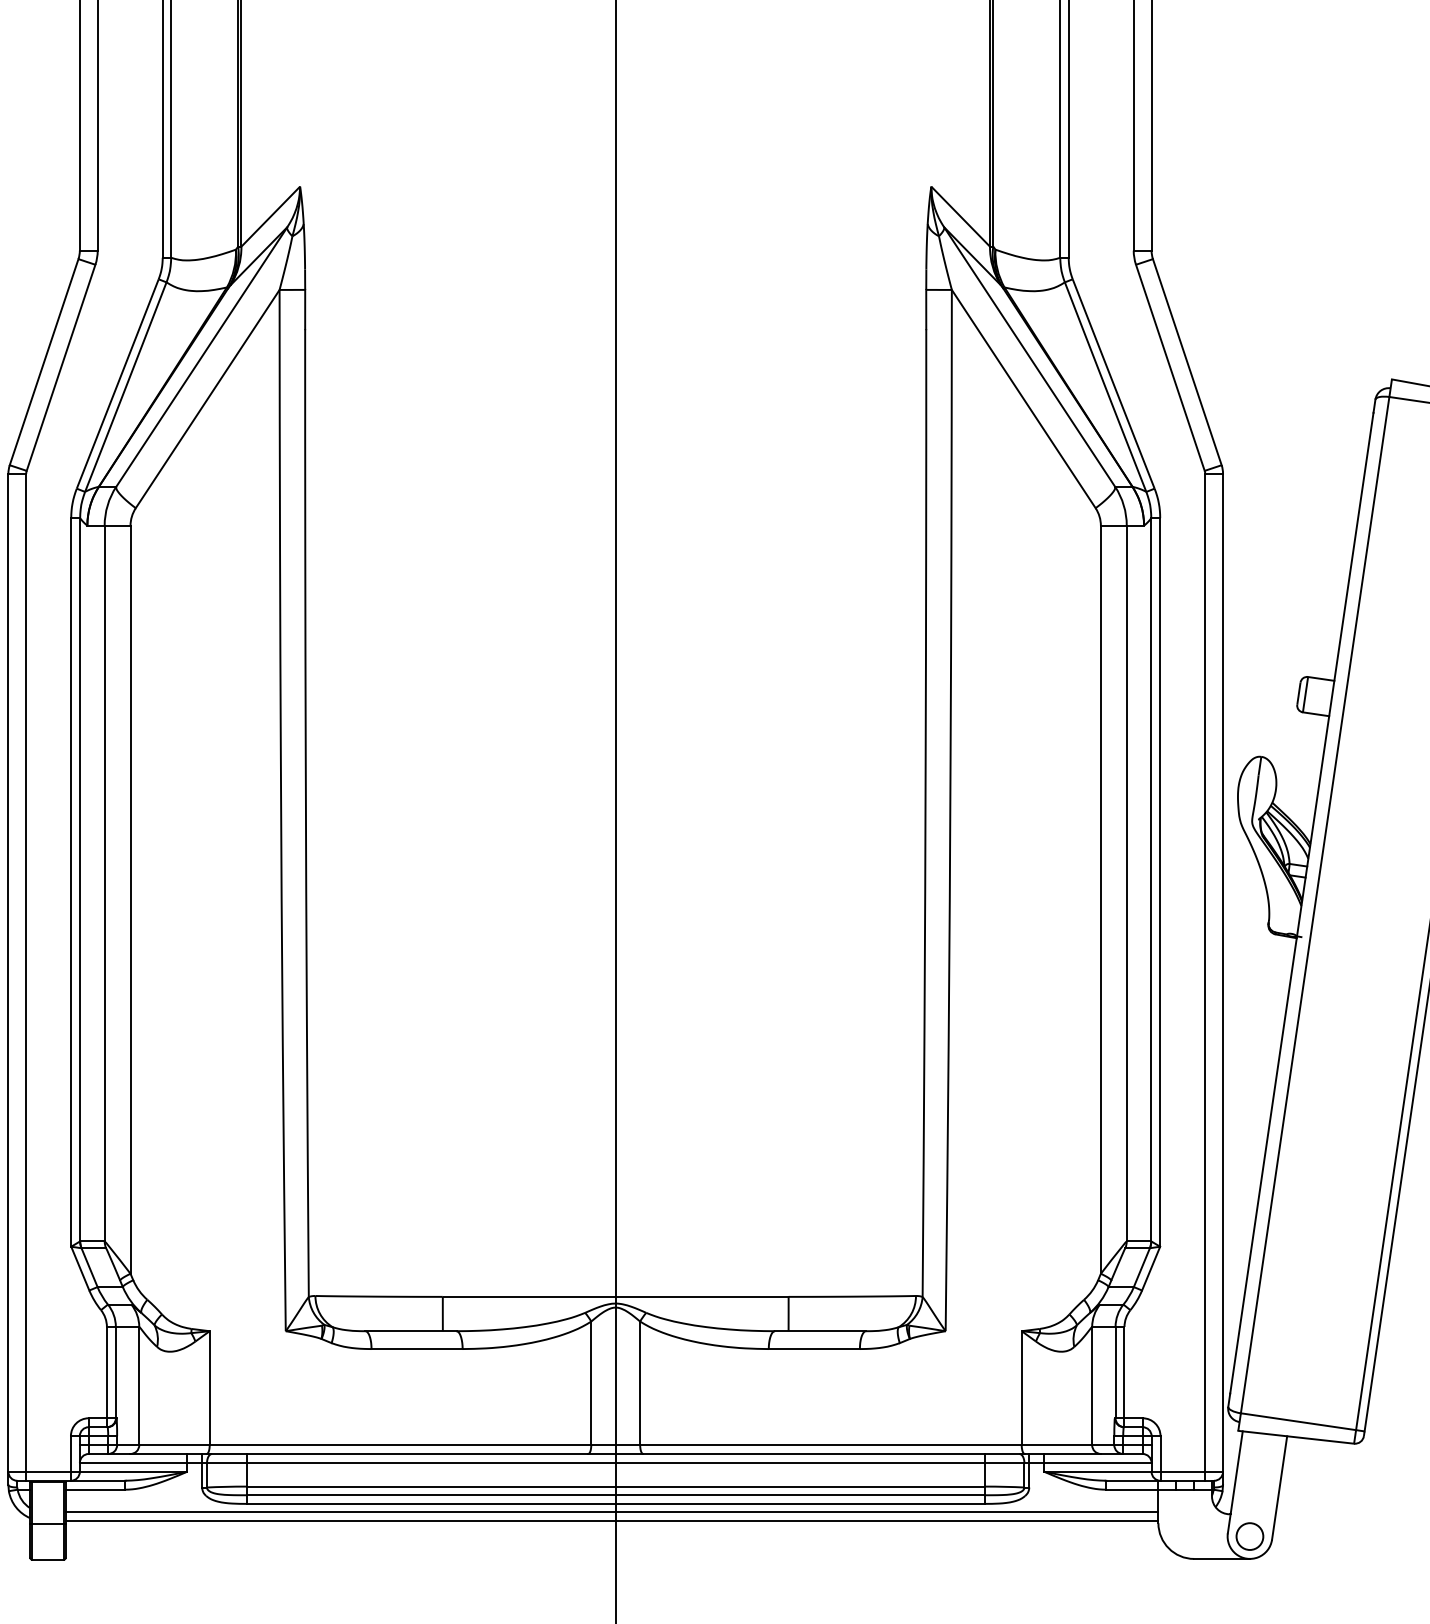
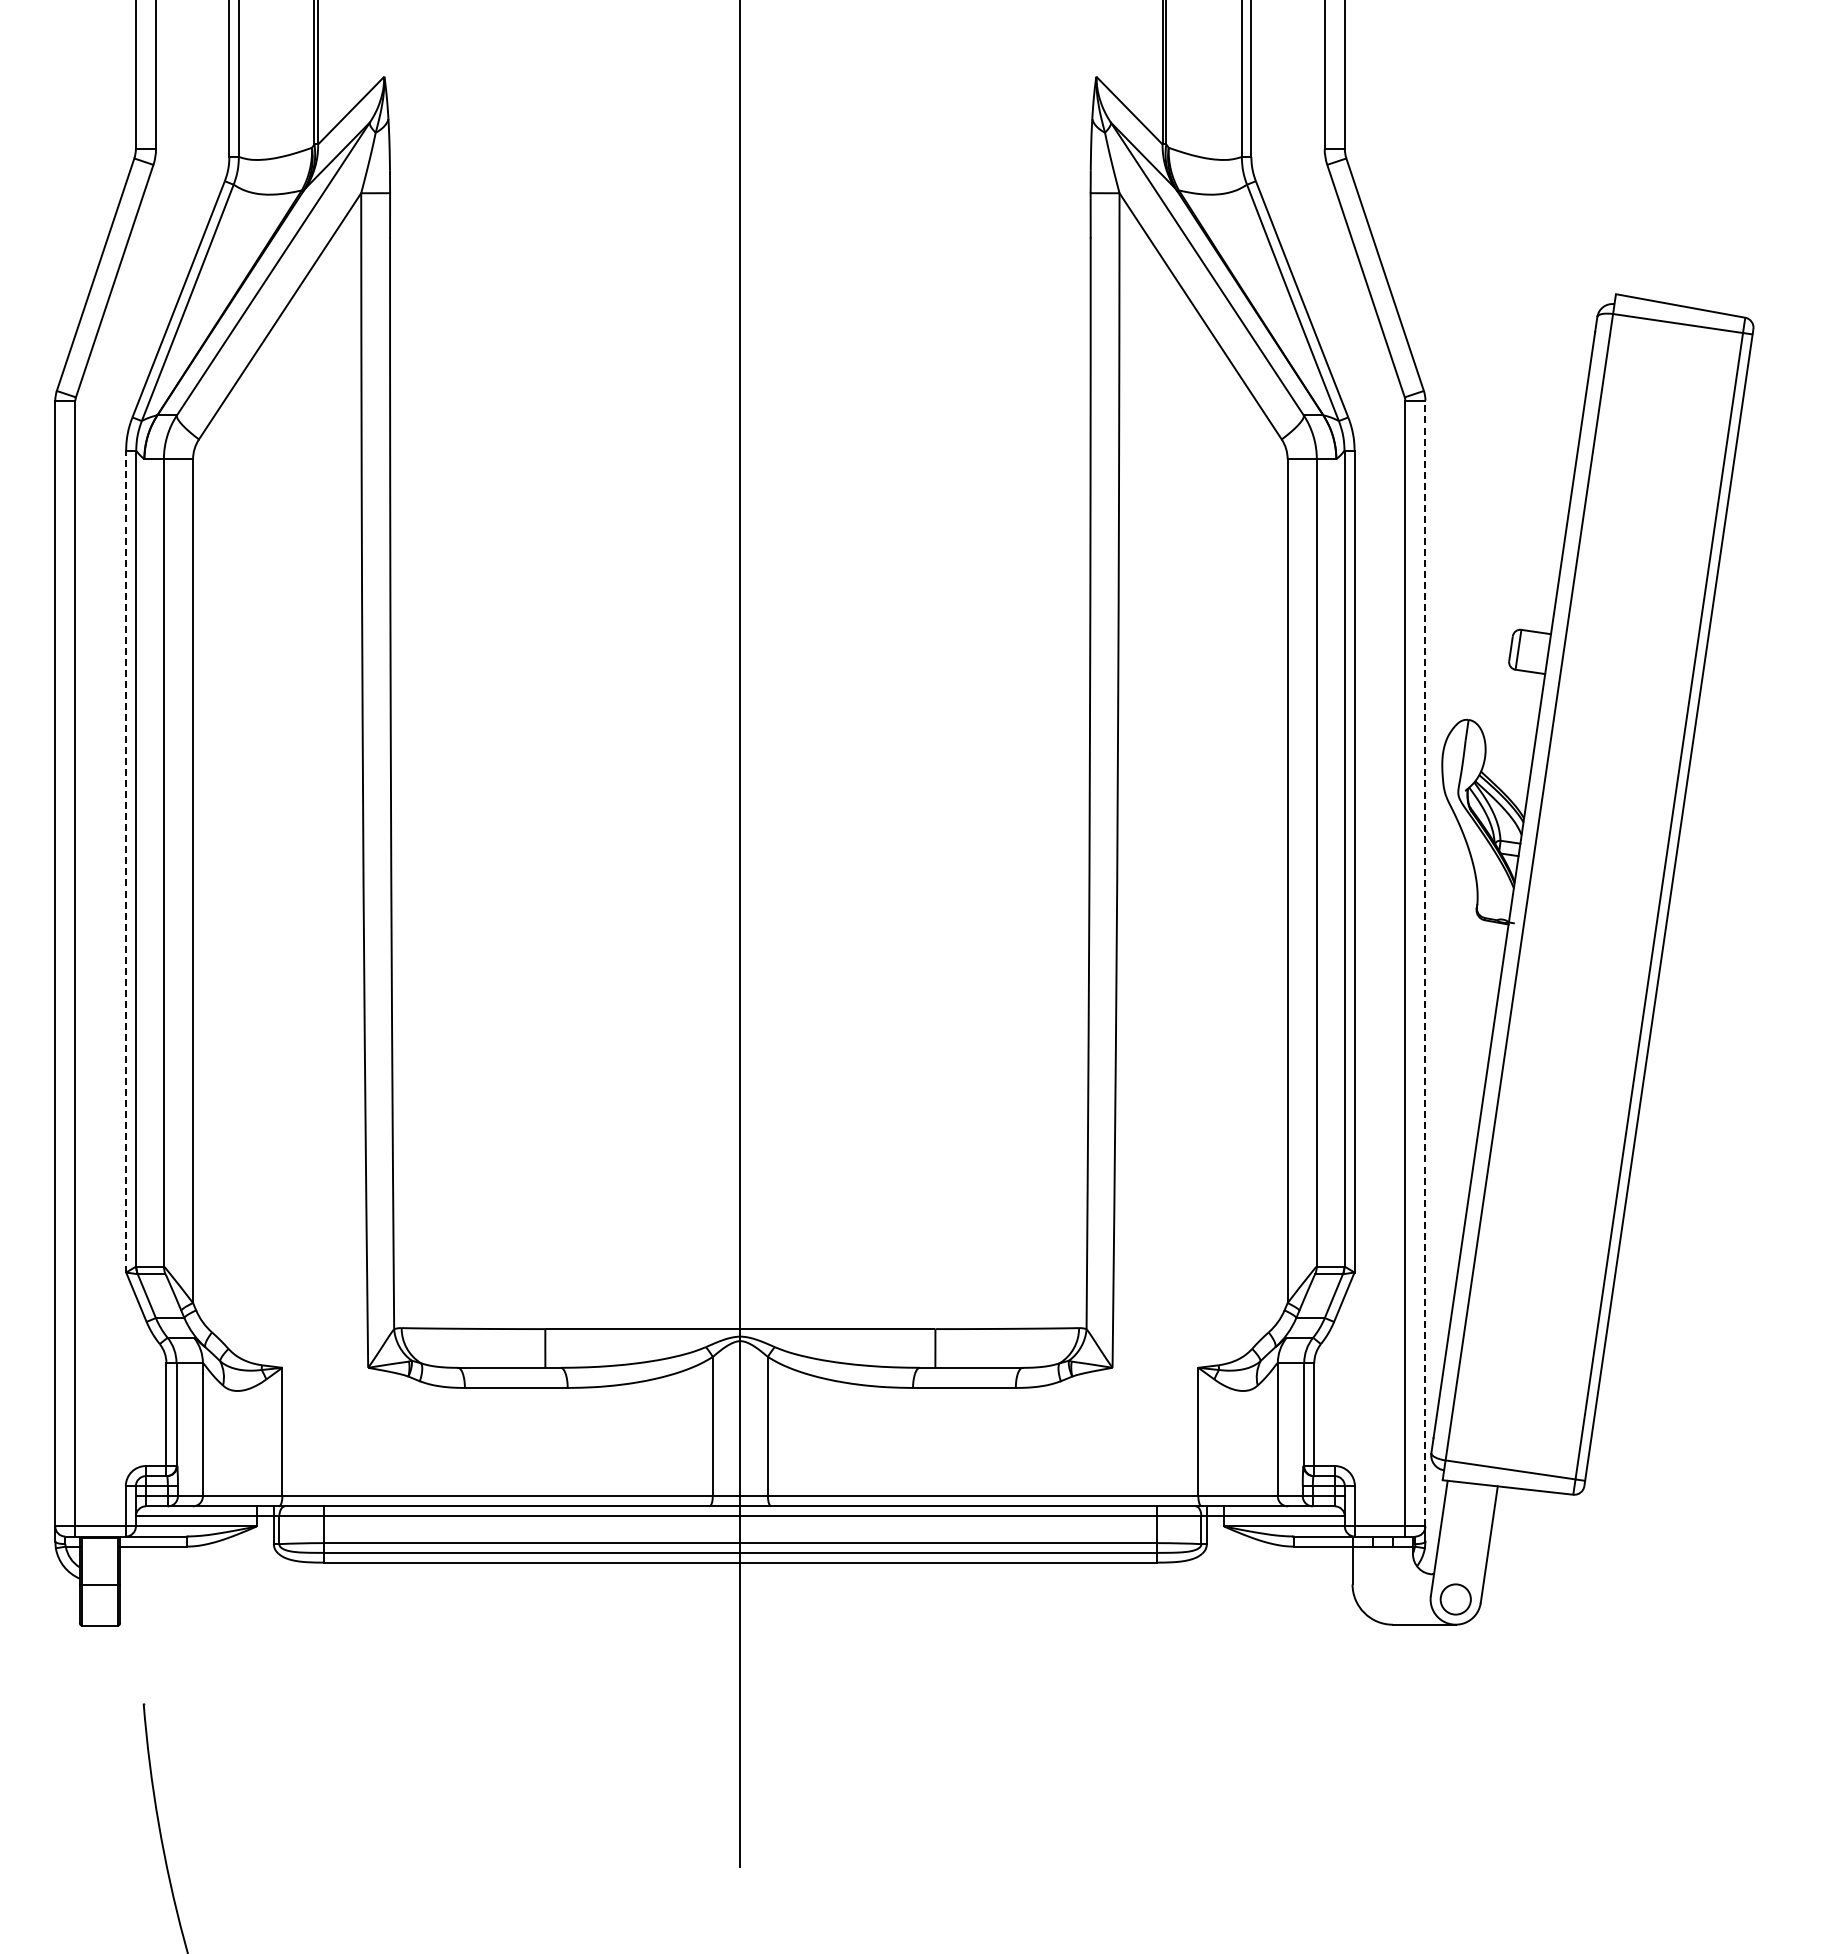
line: (71, 882) -> (126, 861), solid -> dashed
line: (1223, 972) -> (1425, 963), solid -> dashed
line: (612, 1511) -> (736, 1571), removed
line: (612, 1520) -> (736, 1581), removed

